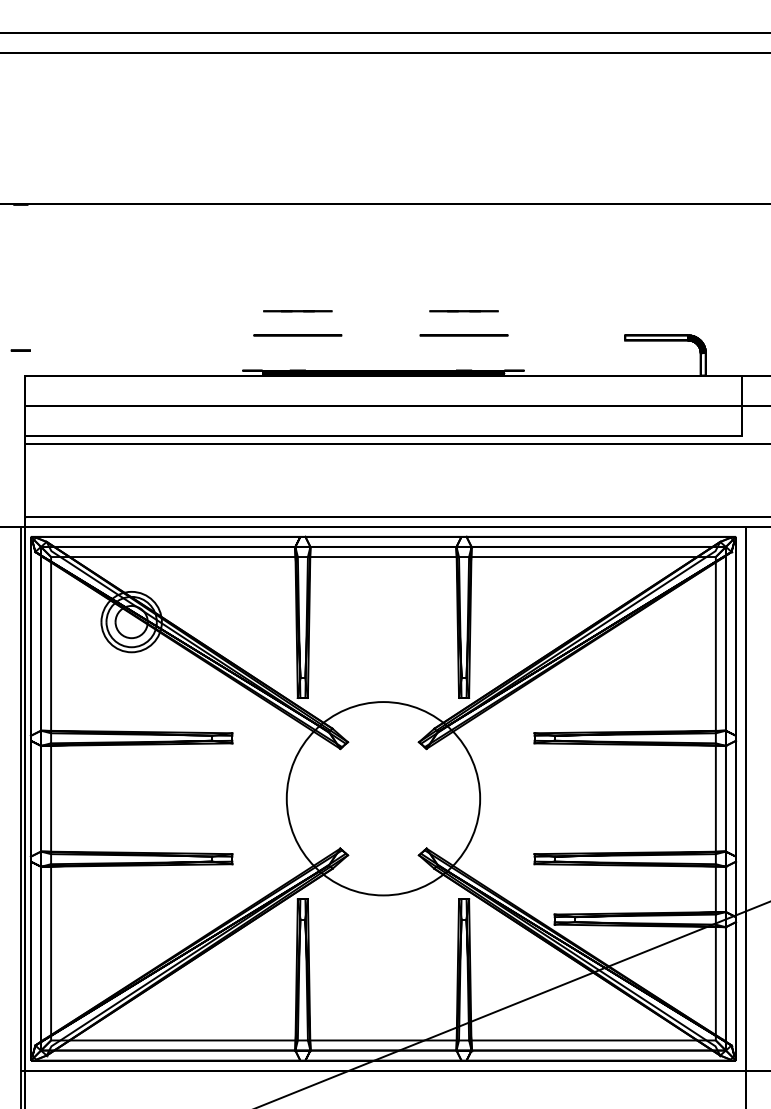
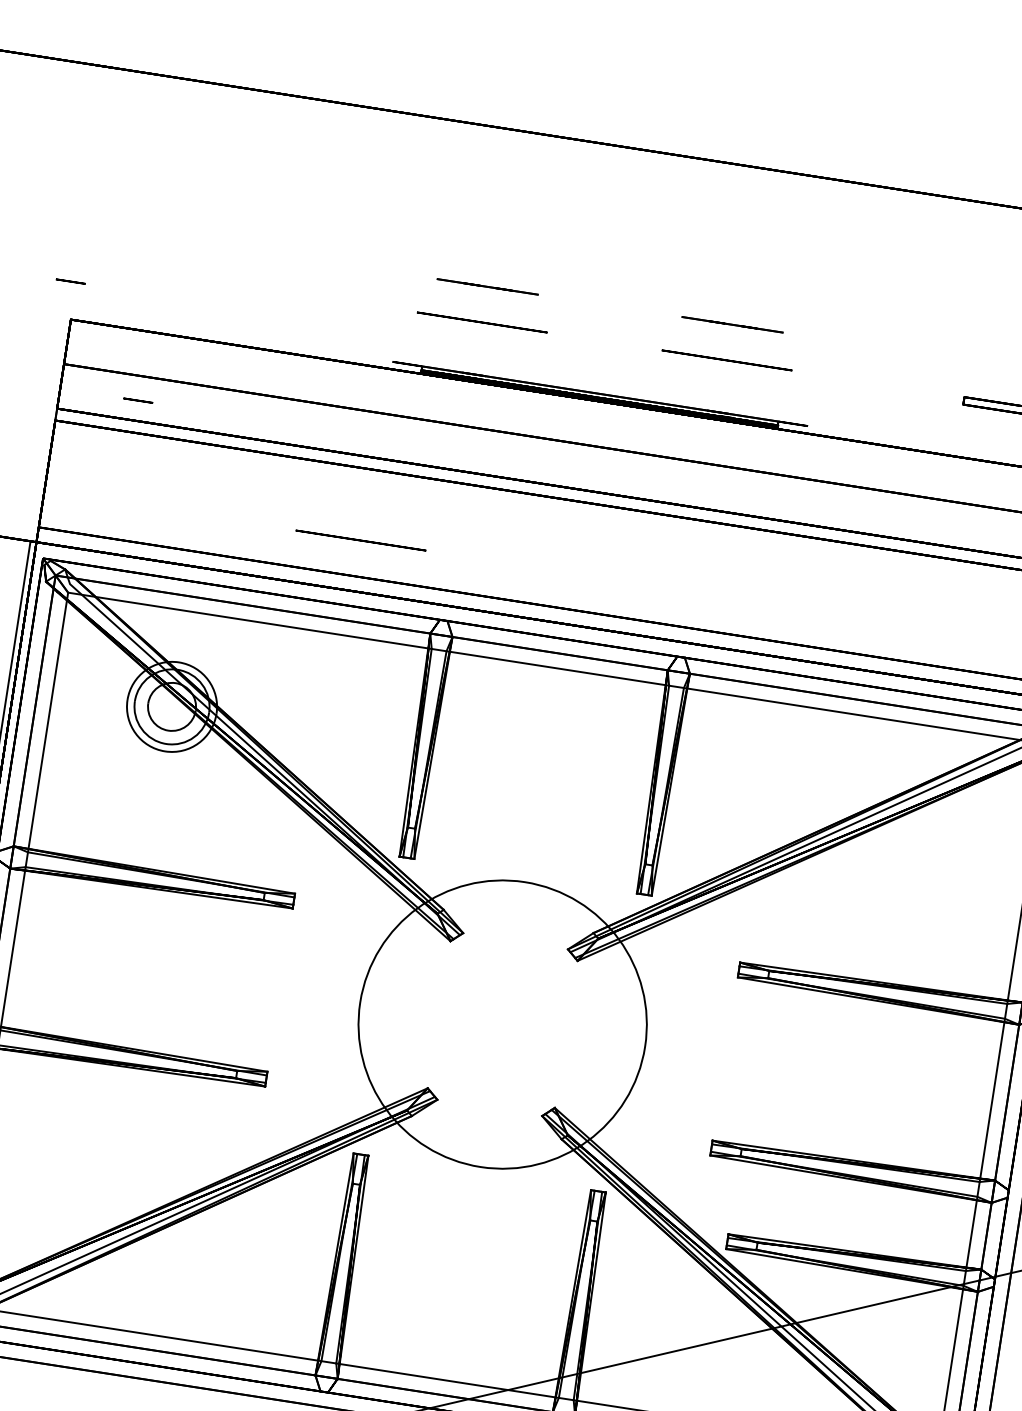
circle: (77, 422) -> (137, 400), added
circle: (239, 492) -> (360, 540), added

